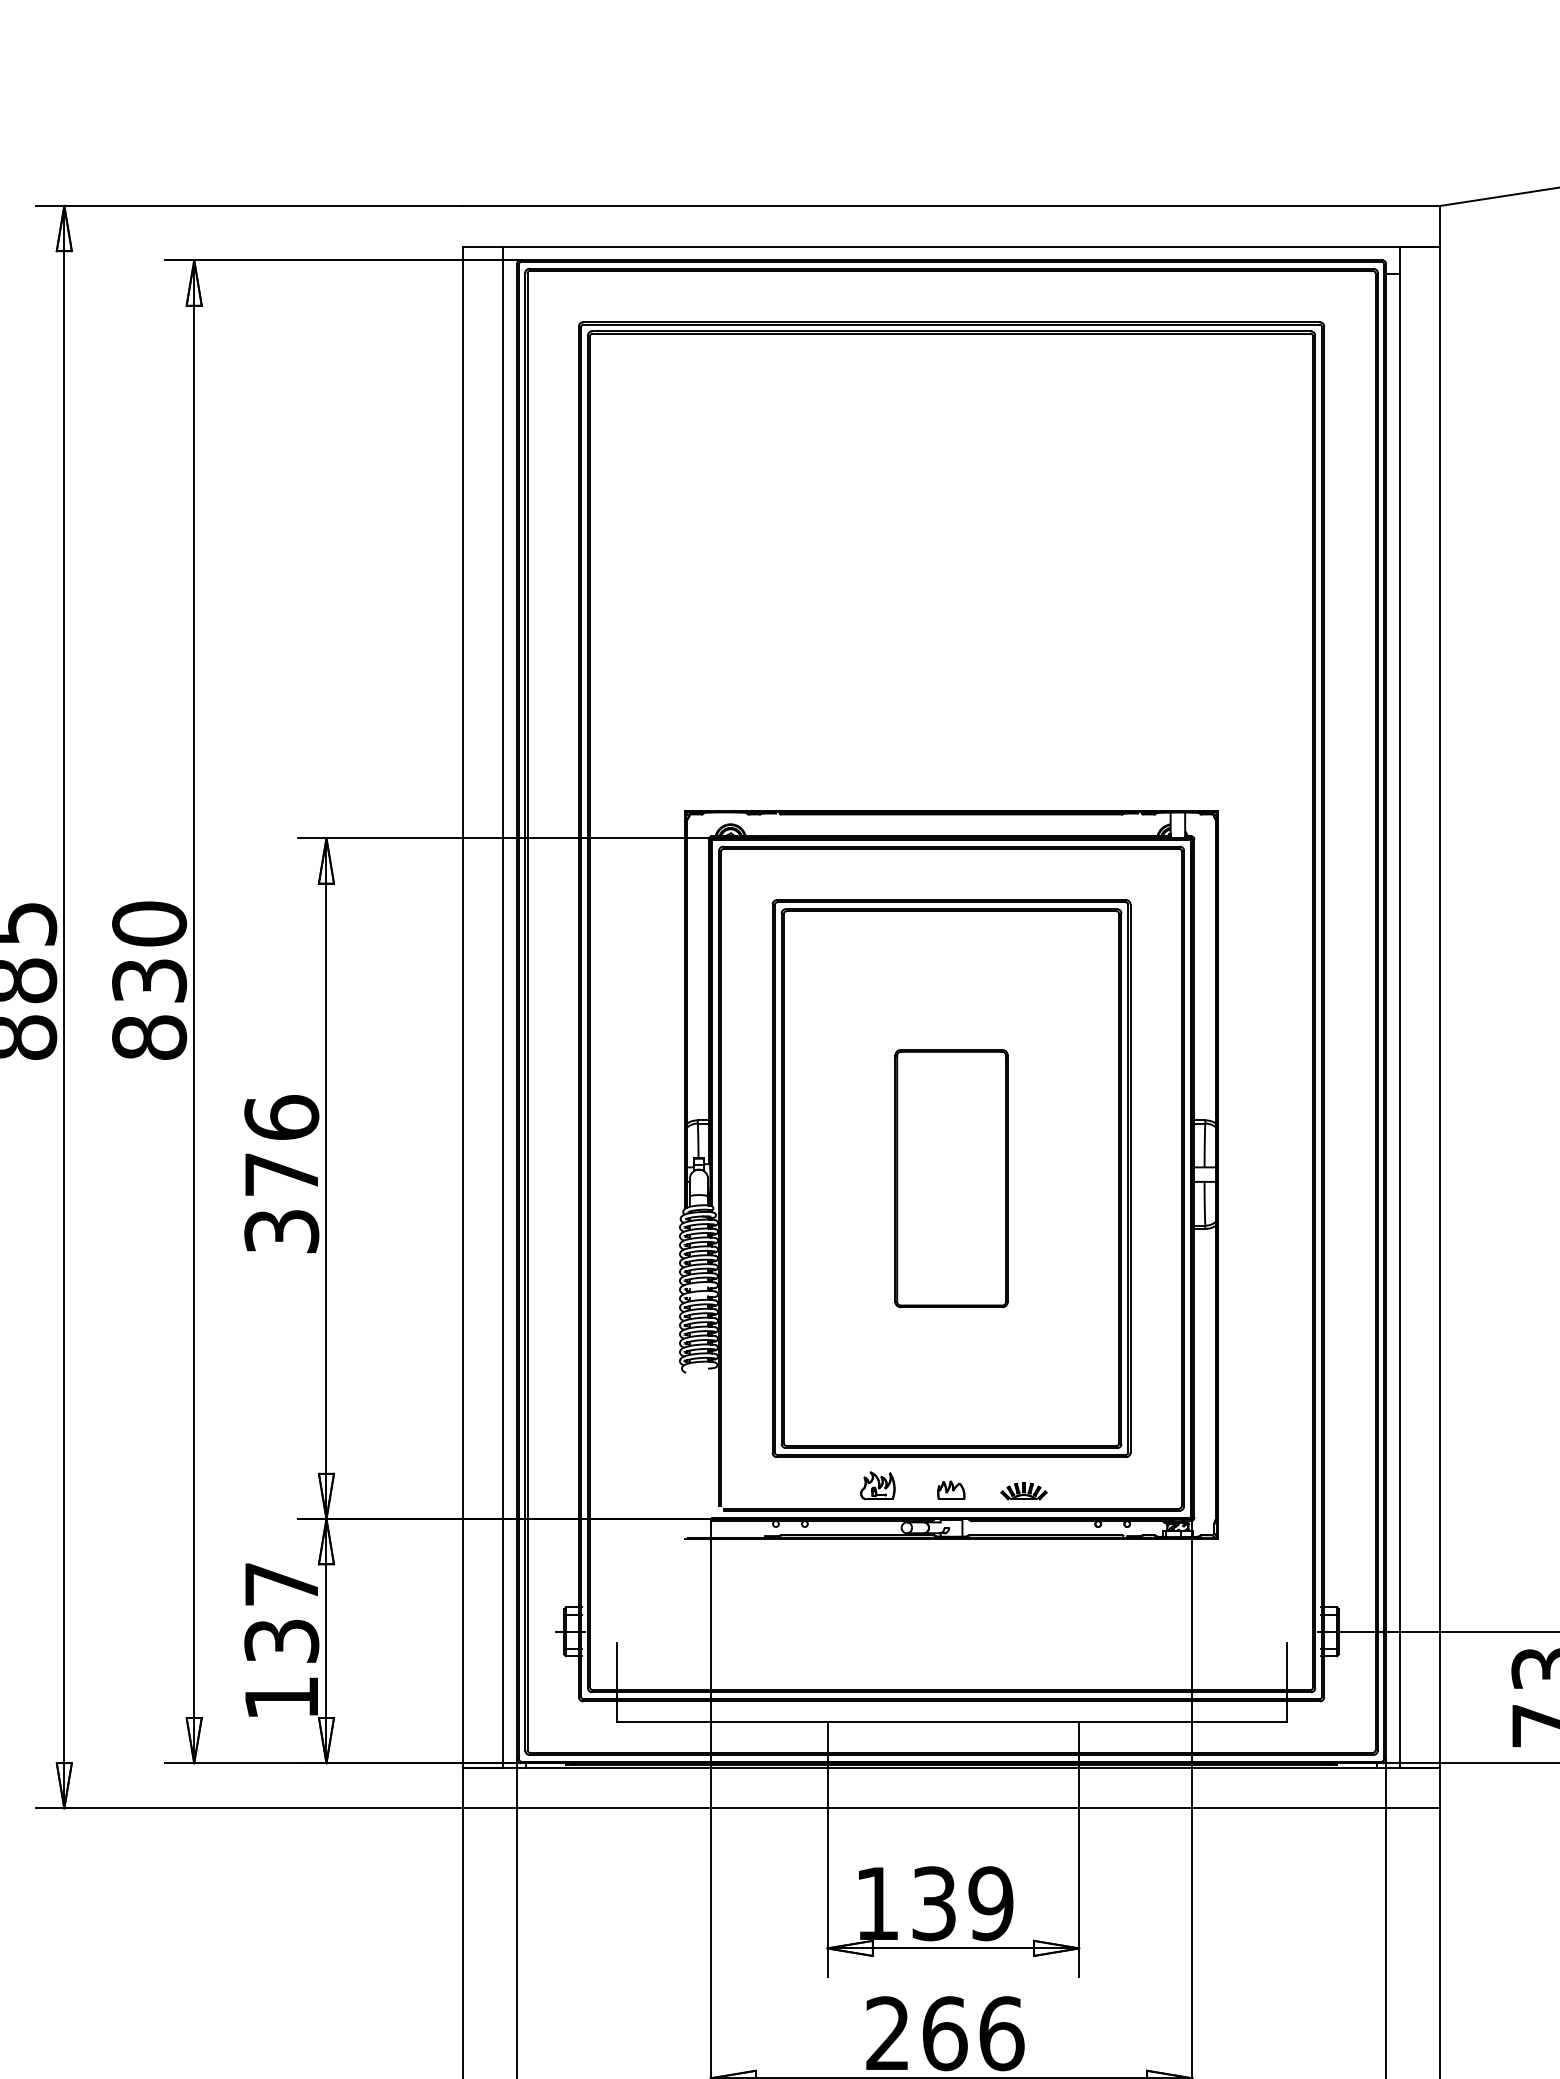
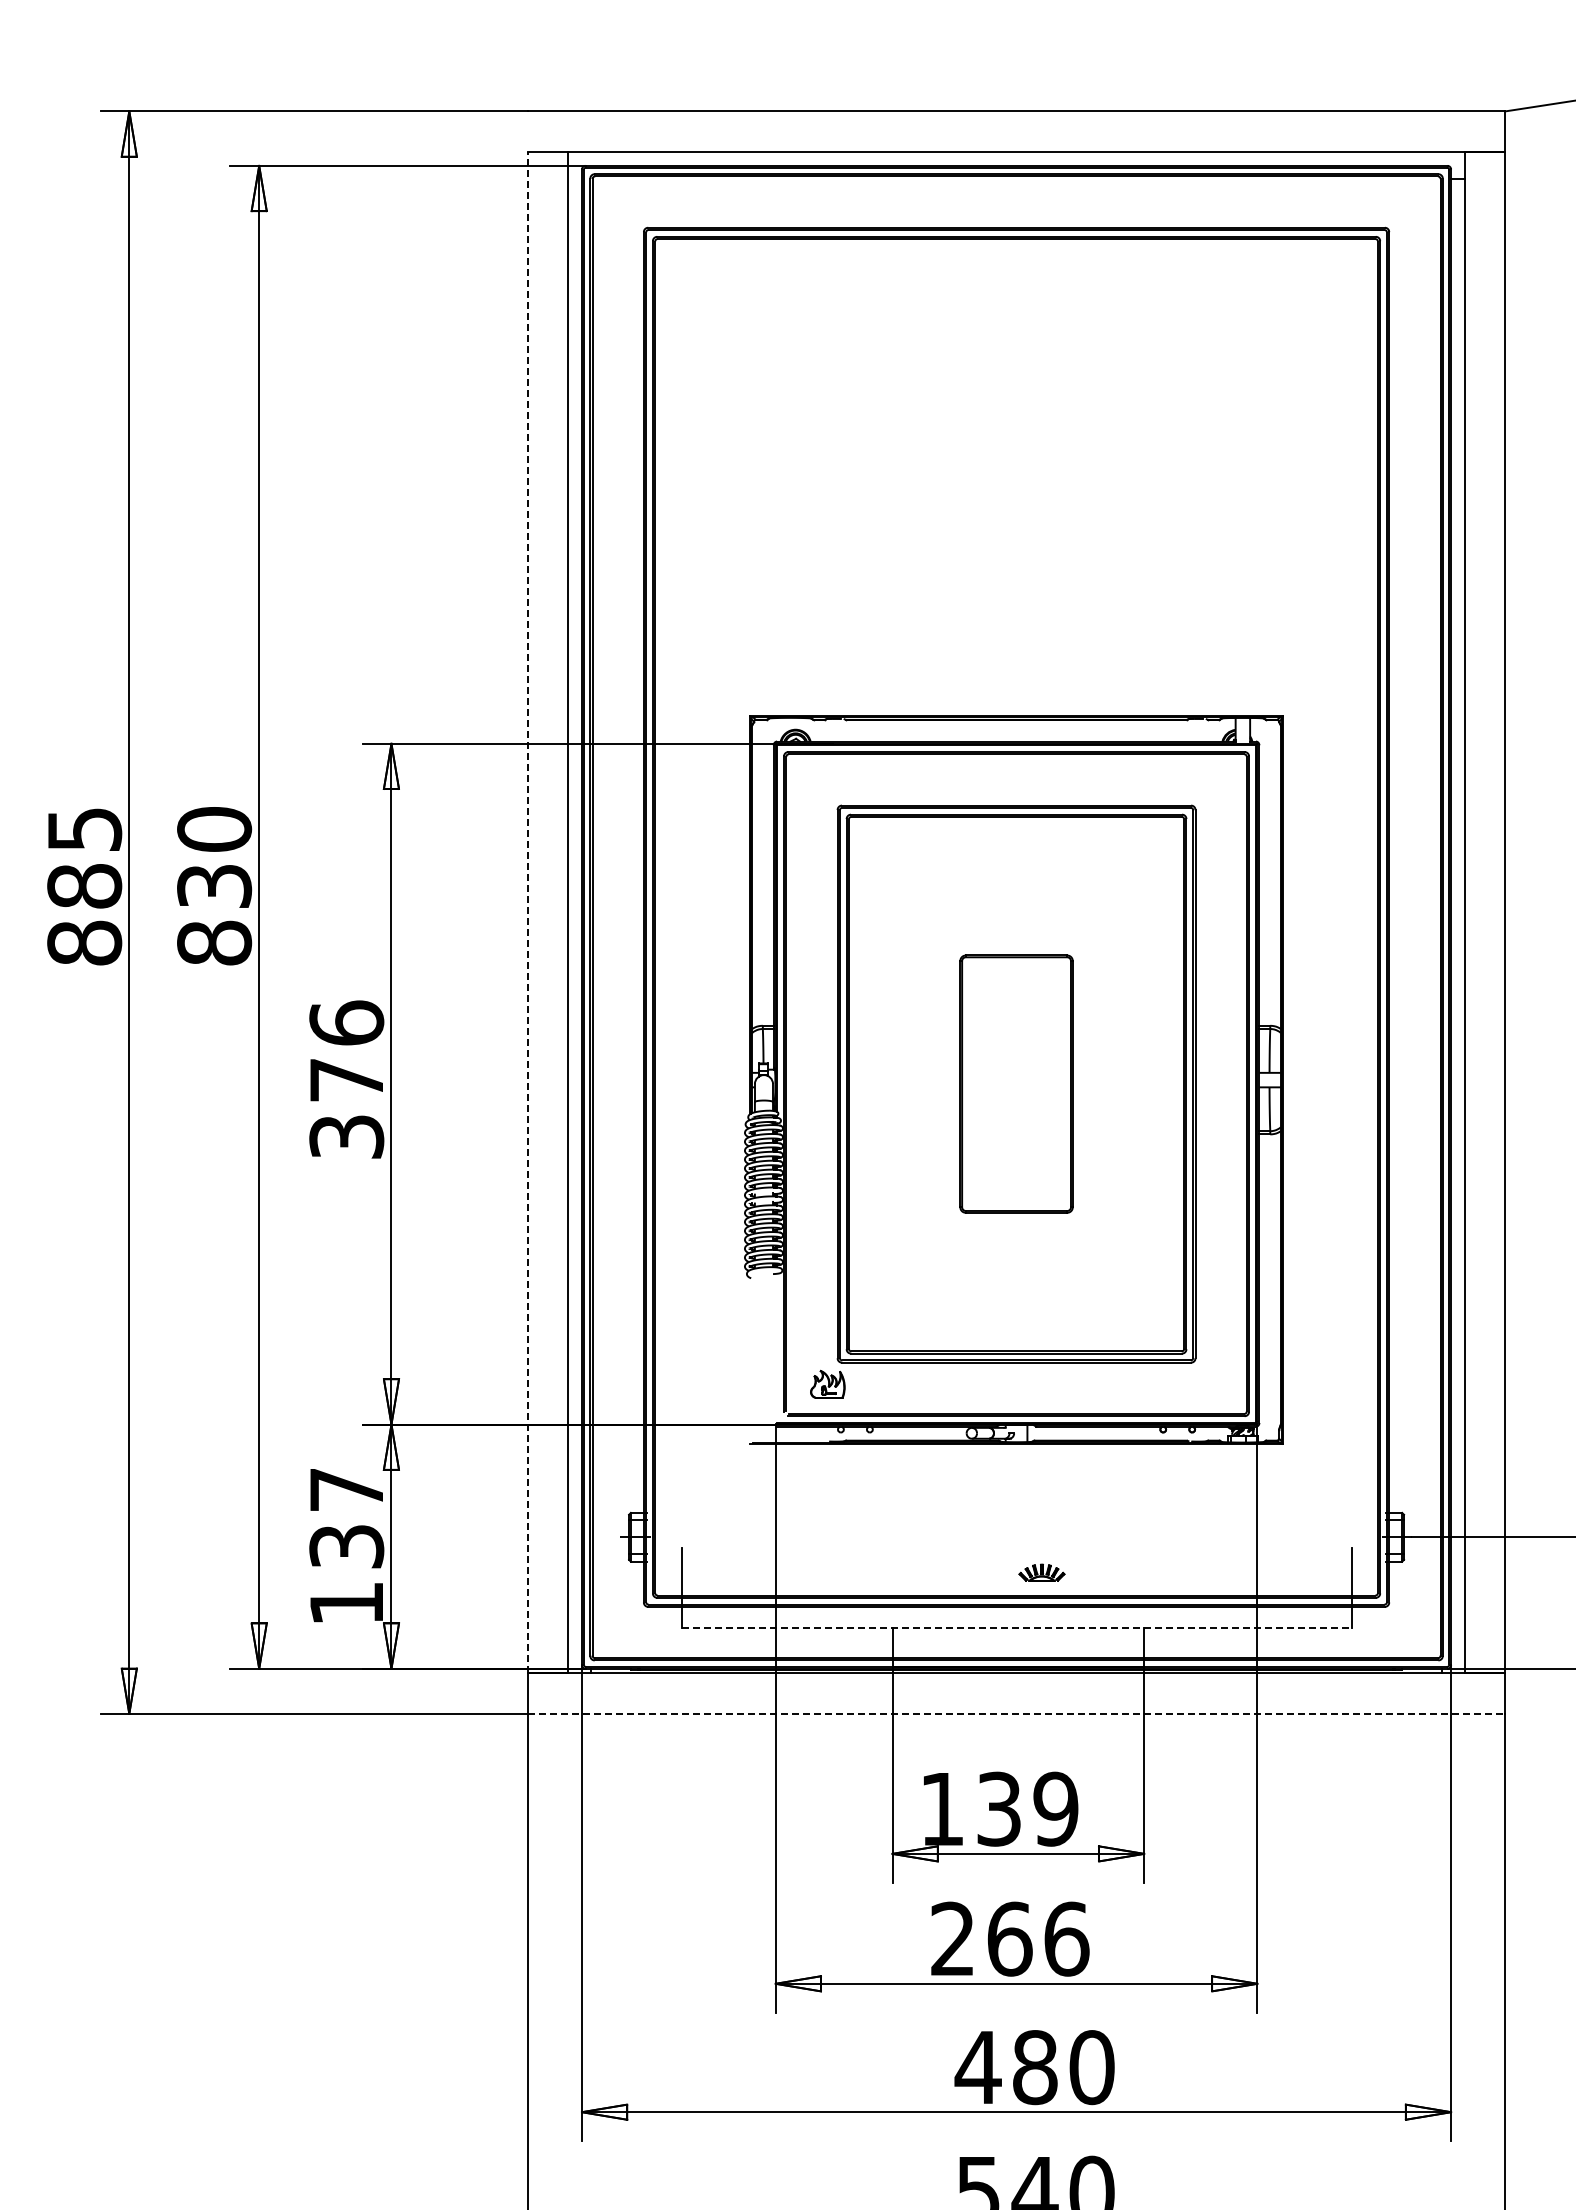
line: (462, 1007) -> (527, 912), solid -> dashed
part: (877, 1485) -> (827, 1383), moved
part: (951, 1490) -> (1016, 1395), removed
part: (1023, 1491) -> (1041, 1572), moved
line: (951, 1722) -> (1016, 1627), solid -> dashed
line: (951, 1808) -> (1016, 1713), solid -> dashed

